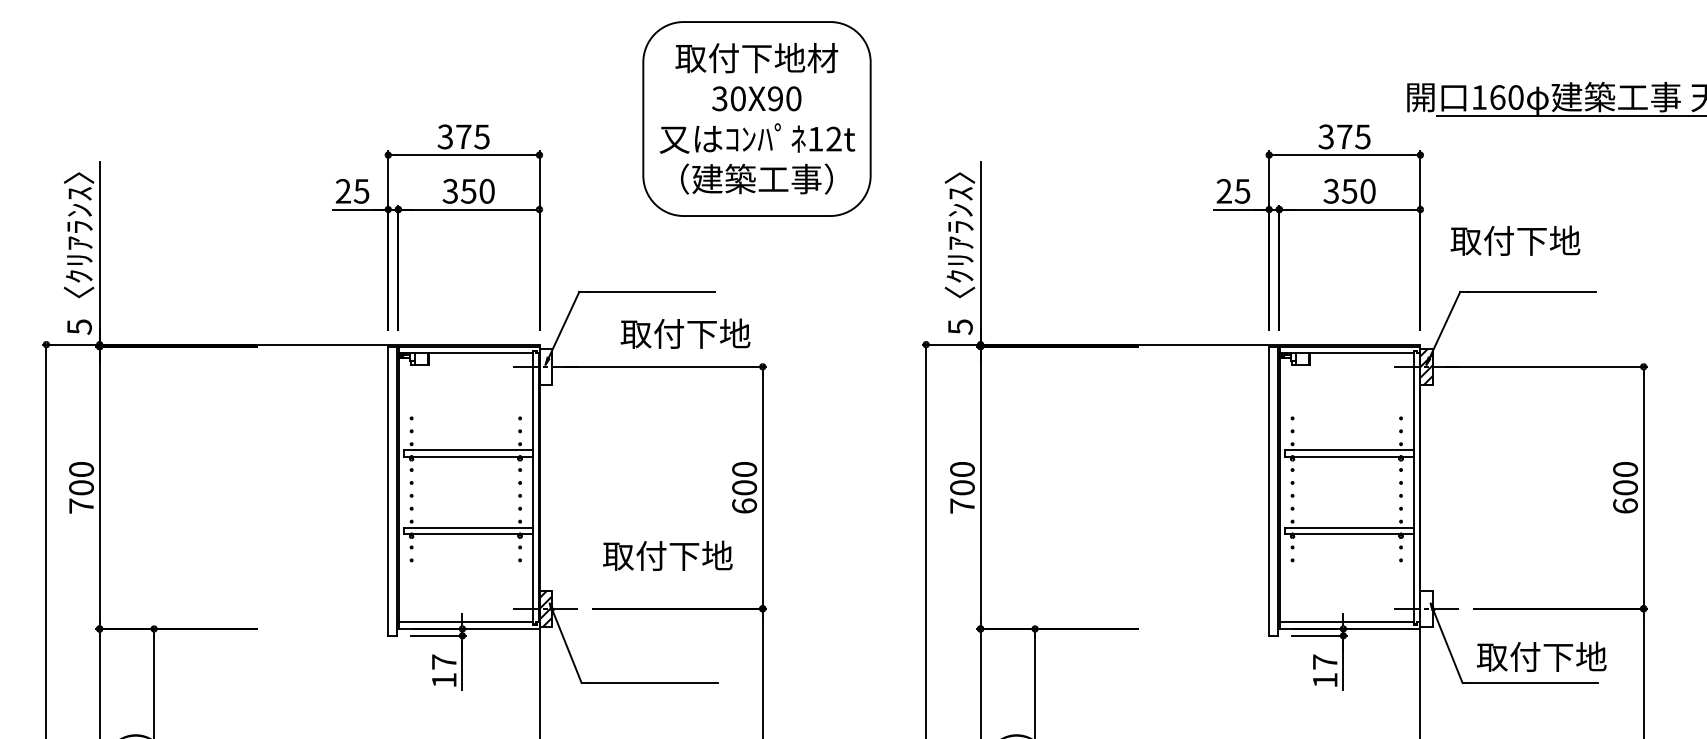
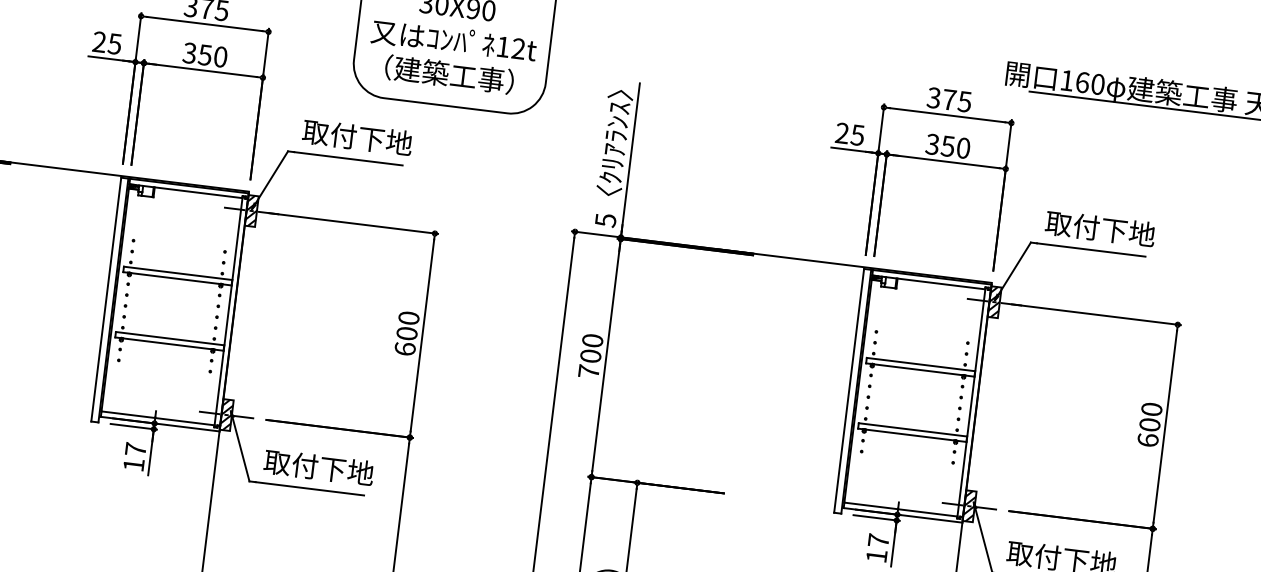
text: (1515, 240) -> (1100, 228), moved
text: (685, 333) -> (357, 137), moved
hatch: (545, 366) -> (251, 210), added
text: (667, 555) -> (318, 467), moved
hatch: (1426, 608) -> (969, 506), added

